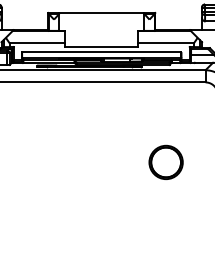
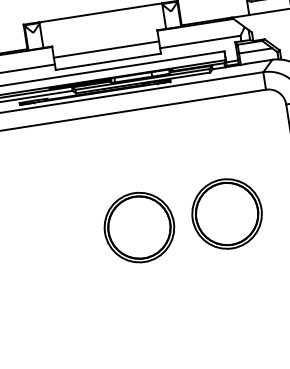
line: (101, 38) -> (106, 49), added
part: (105, 162) -> (139, 227), added
part: (165, 162) -> (226, 214), size x1.43

